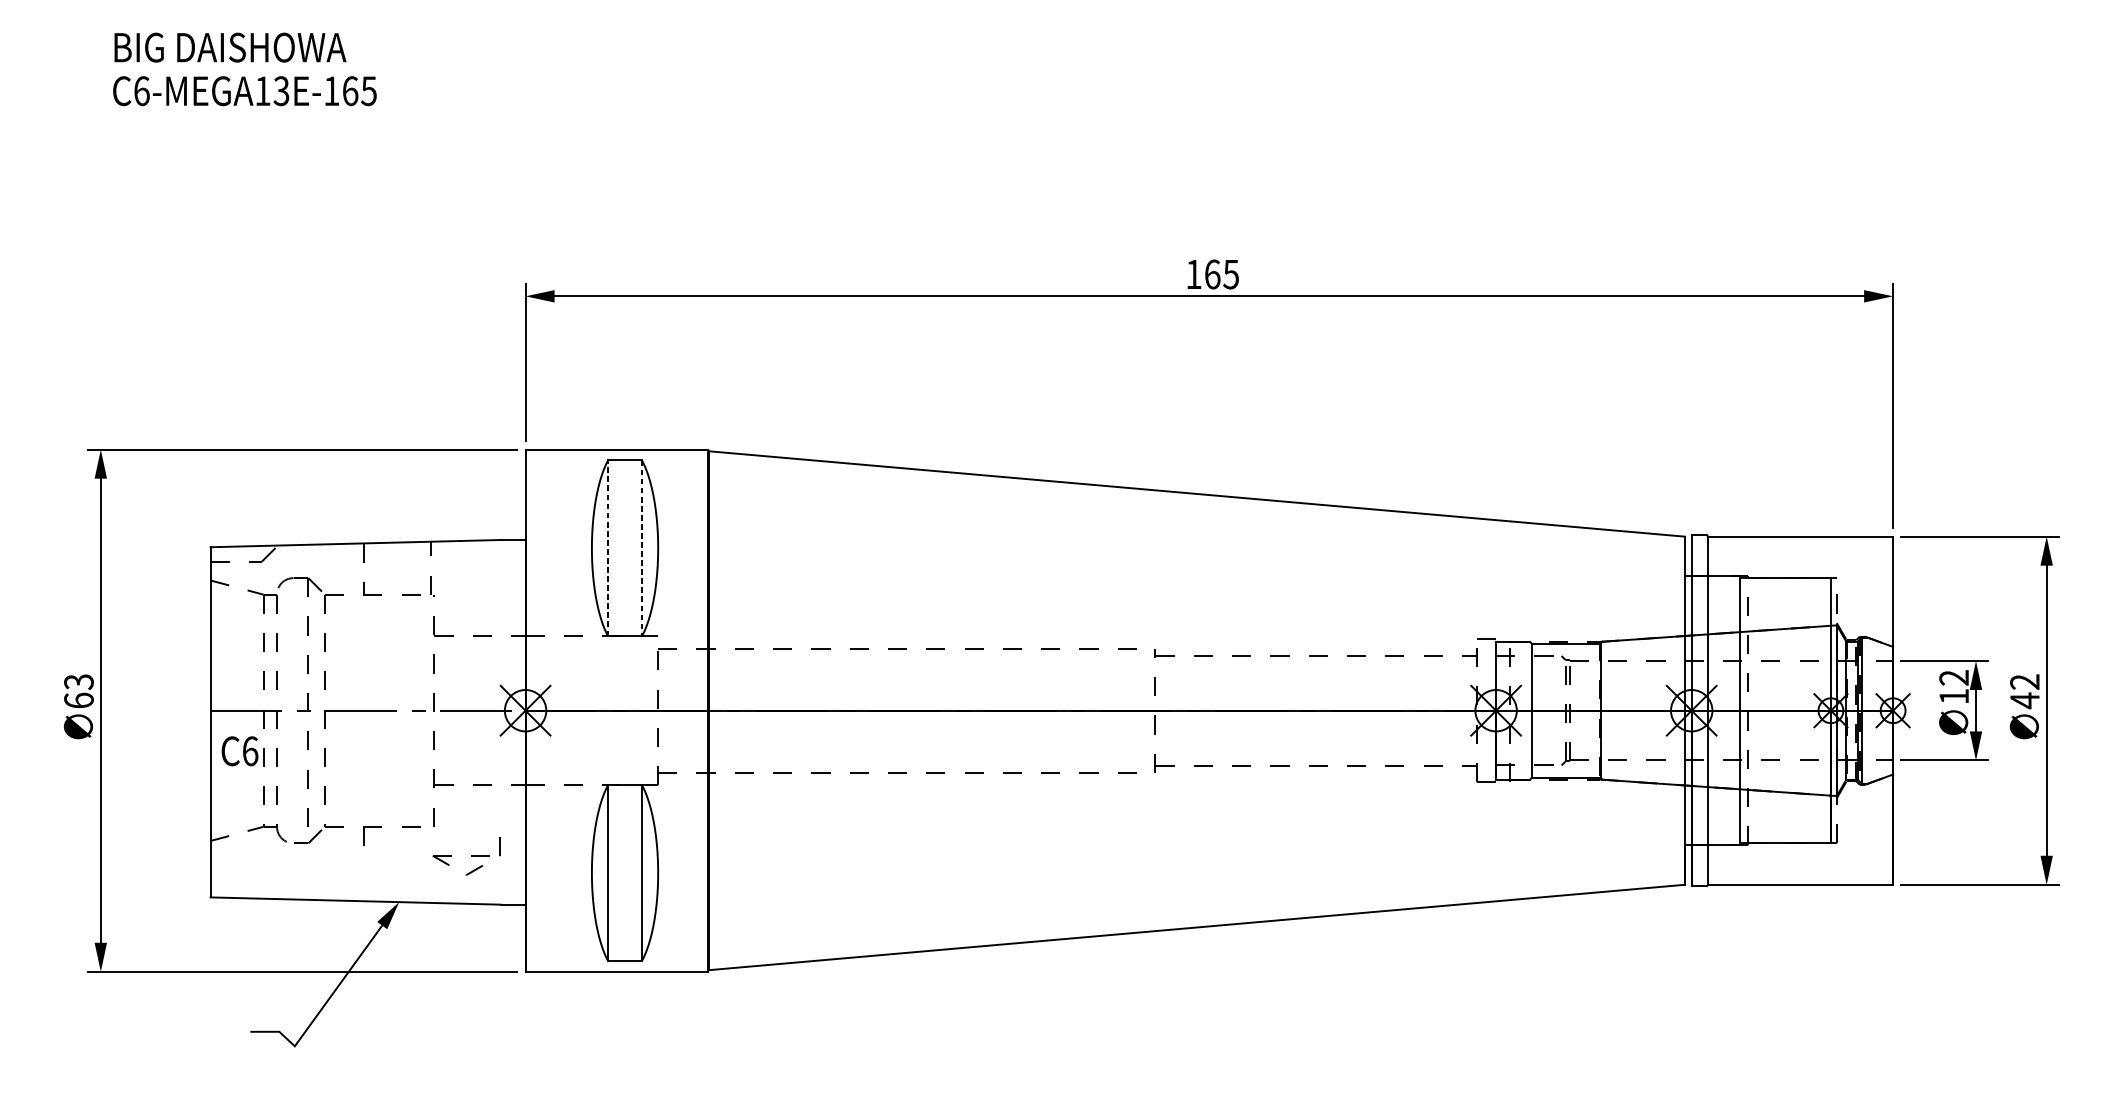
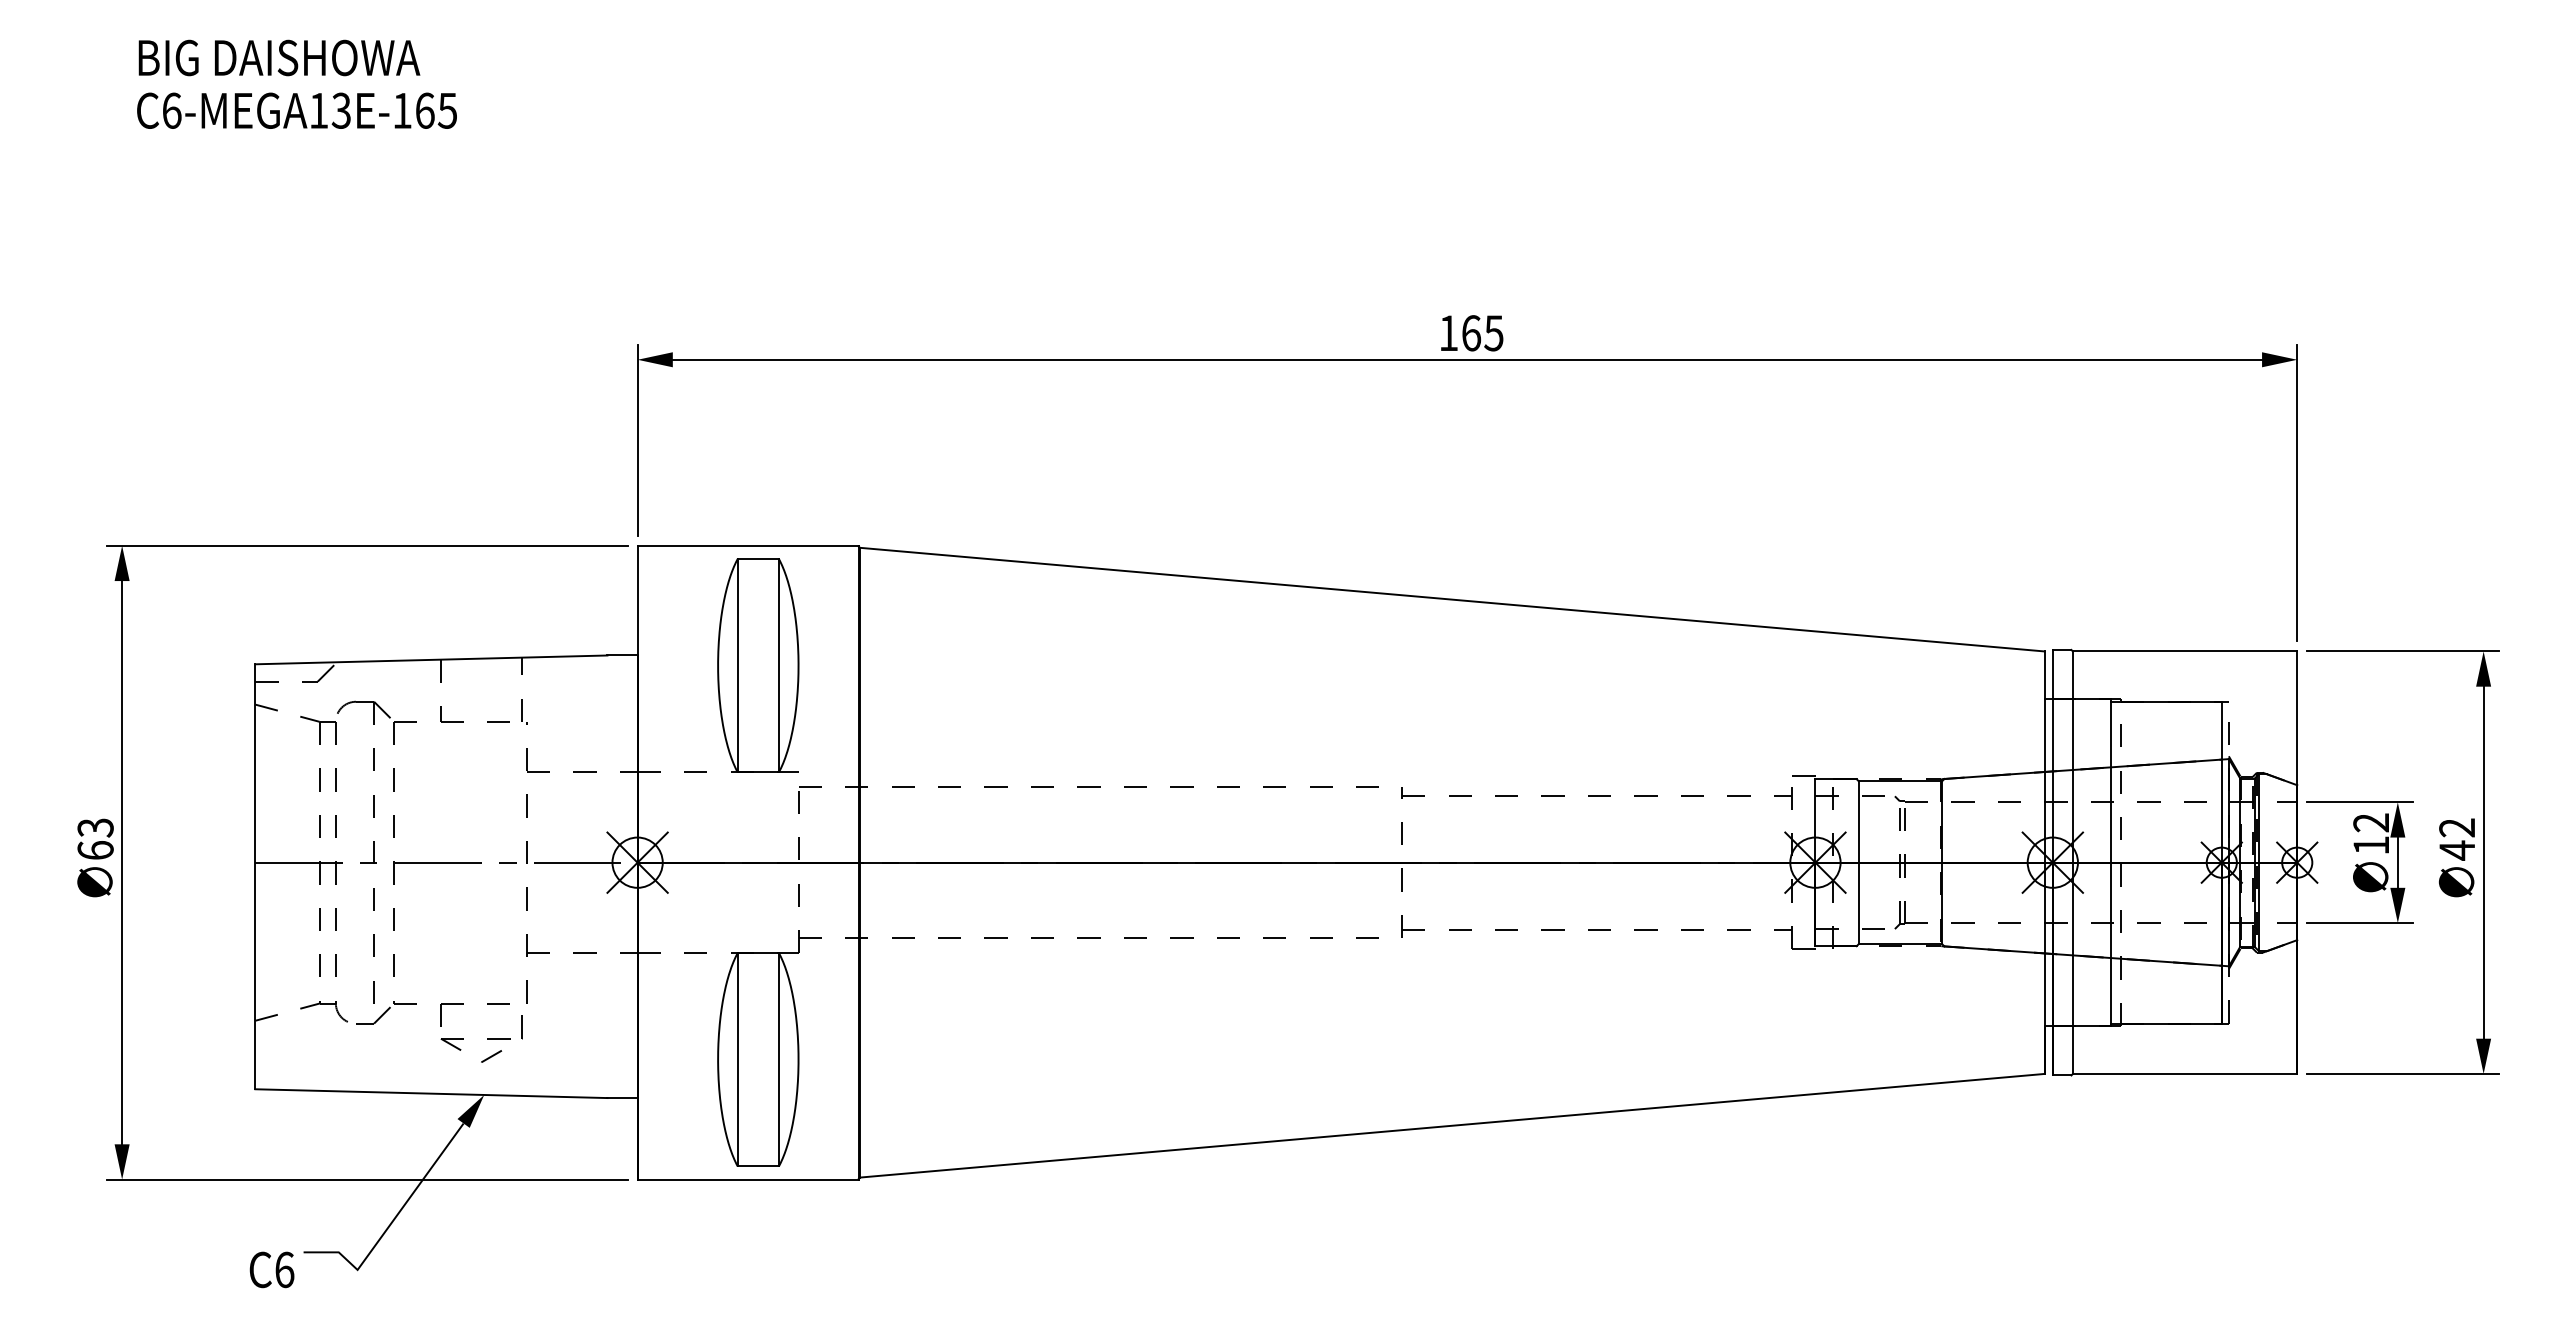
line: (607, 548) -> (737, 665), dashed -> solid
line: (641, 548) -> (778, 665), dashed -> solid
text: (239, 750) -> (271, 1269), moved
part: (466, 855) -> (481, 1038), moved

